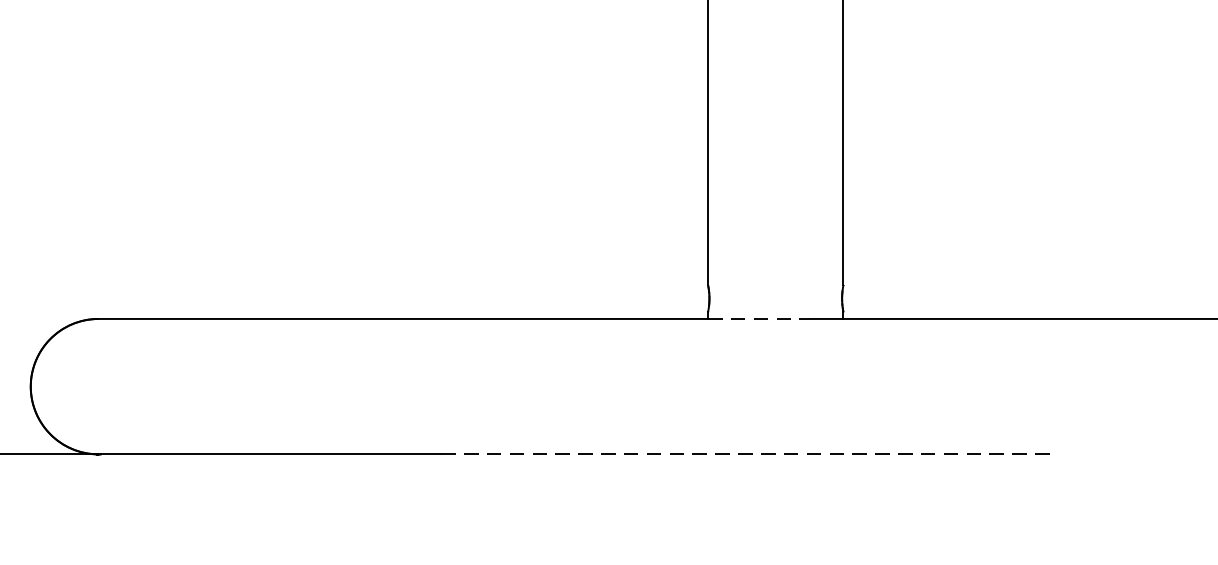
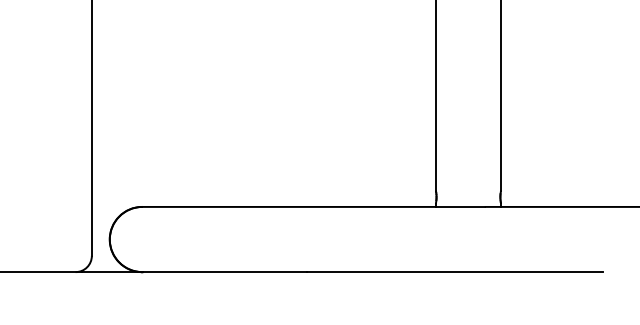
line: (759, 318) -> (460, 206), dashed -> solid
line: (746, 455) -> (454, 272), dashed -> solid

